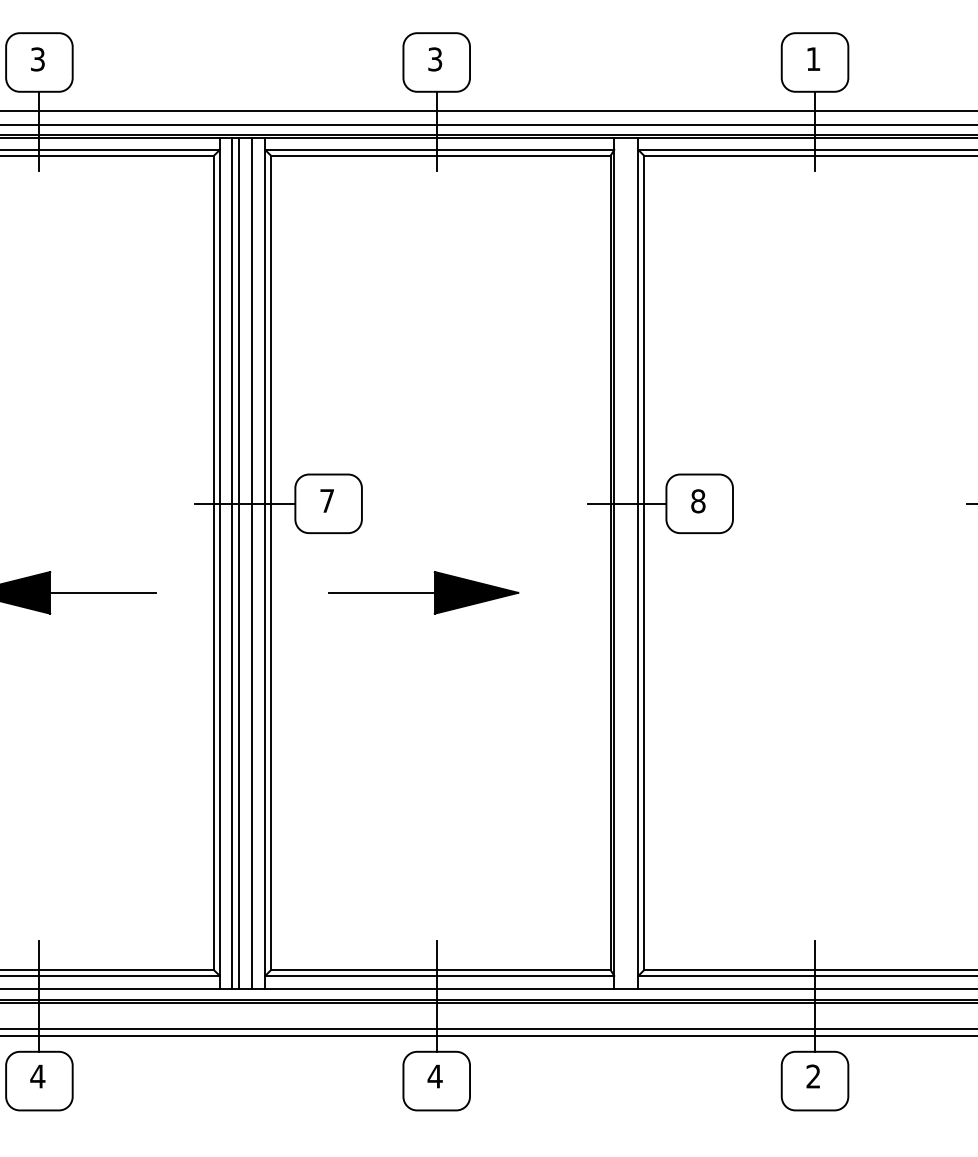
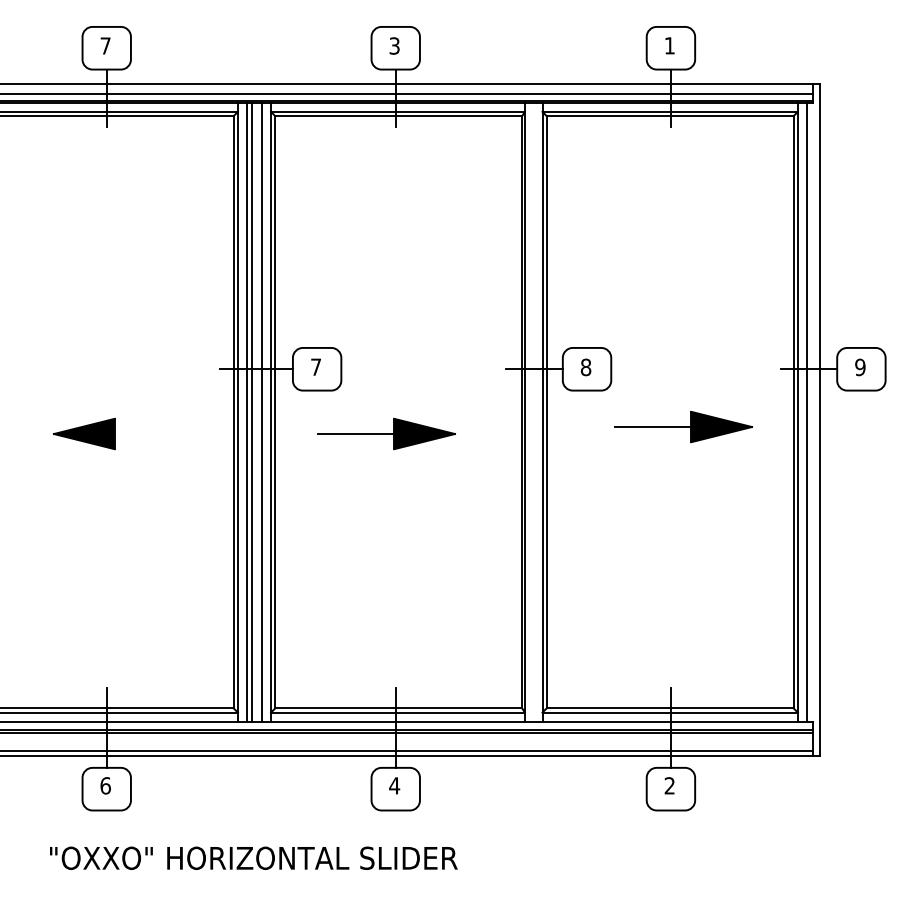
text: (37, 58) -> (105, 45), 3 -> 7
part: (832, 583) -> (683, 427), added
line: (102, 593) -> (152, 434), removed
text: (37, 1076) -> (105, 785), 4 -> 6

